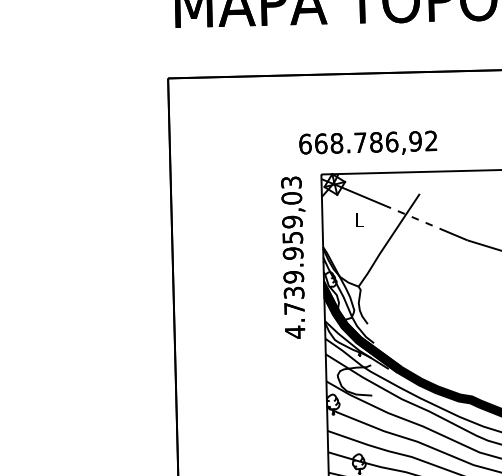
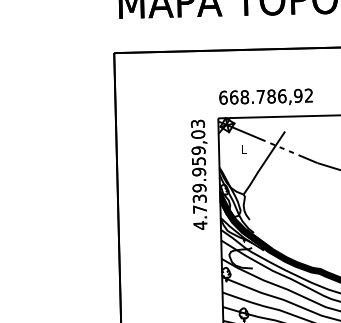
text: (367, 142) -> (265, 96), moved

